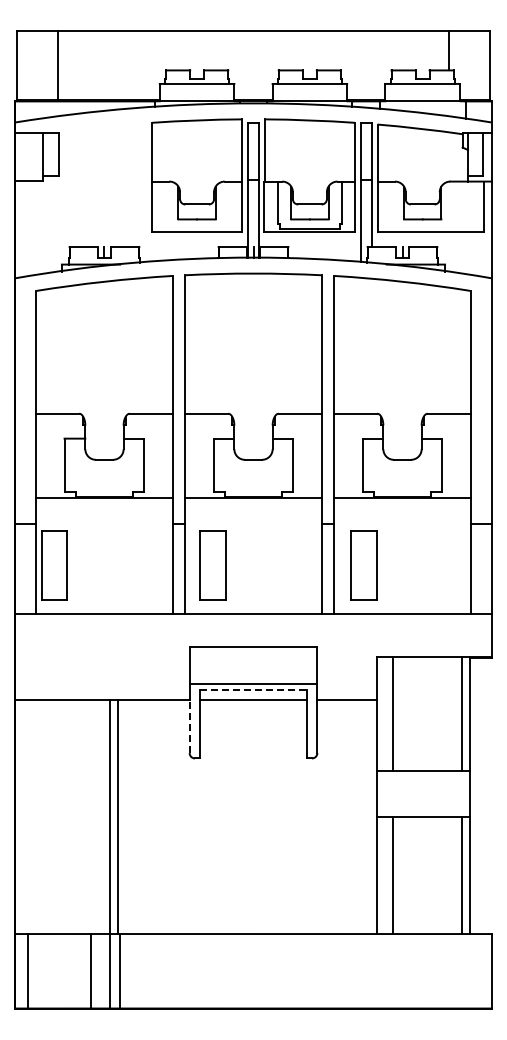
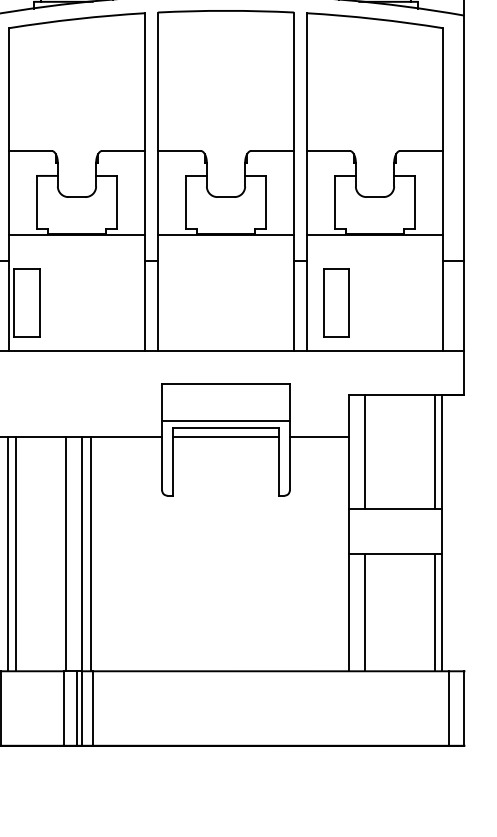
part: (212, 565) -> (185, 302), removed
line: (253, 690) -> (226, 427), dashed -> solid
line: (189, 726) -> (162, 463), dashed -> solid
line: (35, 816) -> (8, 553), added
line: (43, 816) -> (16, 553), added
line: (93, 816) -> (66, 553), added
line: (104, 971) -> (77, 708), added
line: (476, 971) -> (449, 708), added

